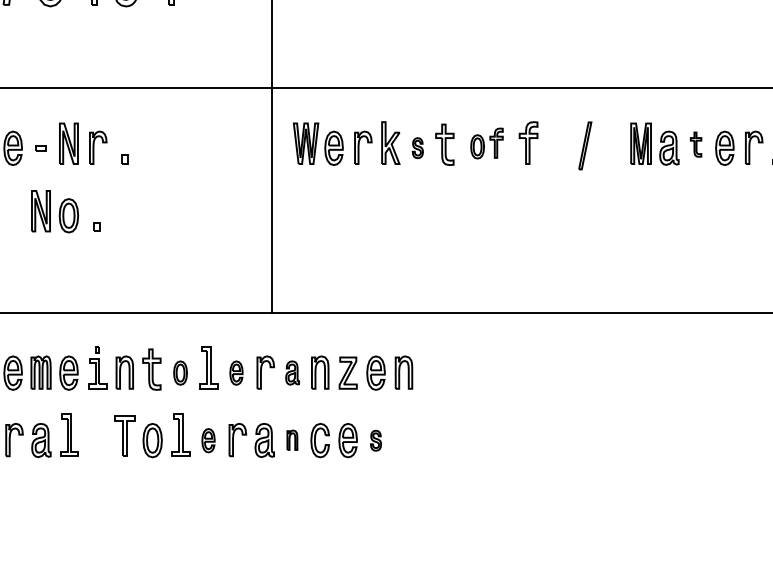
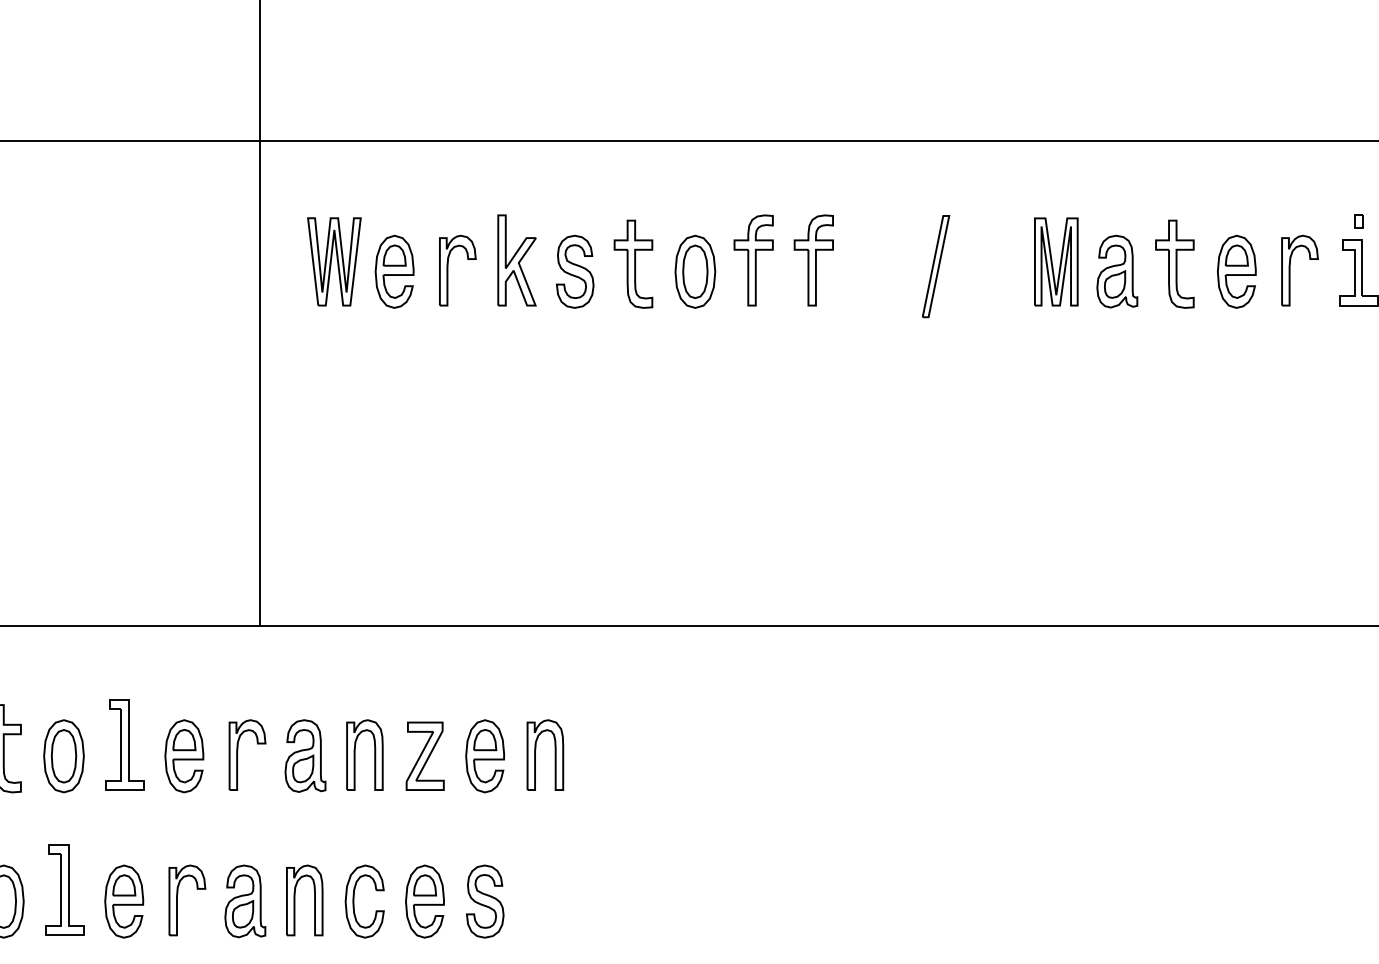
part: (486, 143) -> (723, 261), size x1.43
part: (695, 144) -> (1173, 263), size x1.67
part: (417, 147) -> (574, 270), size x1.67
part: (180, 372) -> (63, 754), size x1.43
part: (236, 372) -> (184, 754), size x1.43
part: (292, 372) -> (305, 754), size x1.43
part: (208, 440) -> (124, 901), size x1.43
part: (292, 440) -> (305, 901), size x1.67
part: (375, 440) -> (483, 901), size x1.67

